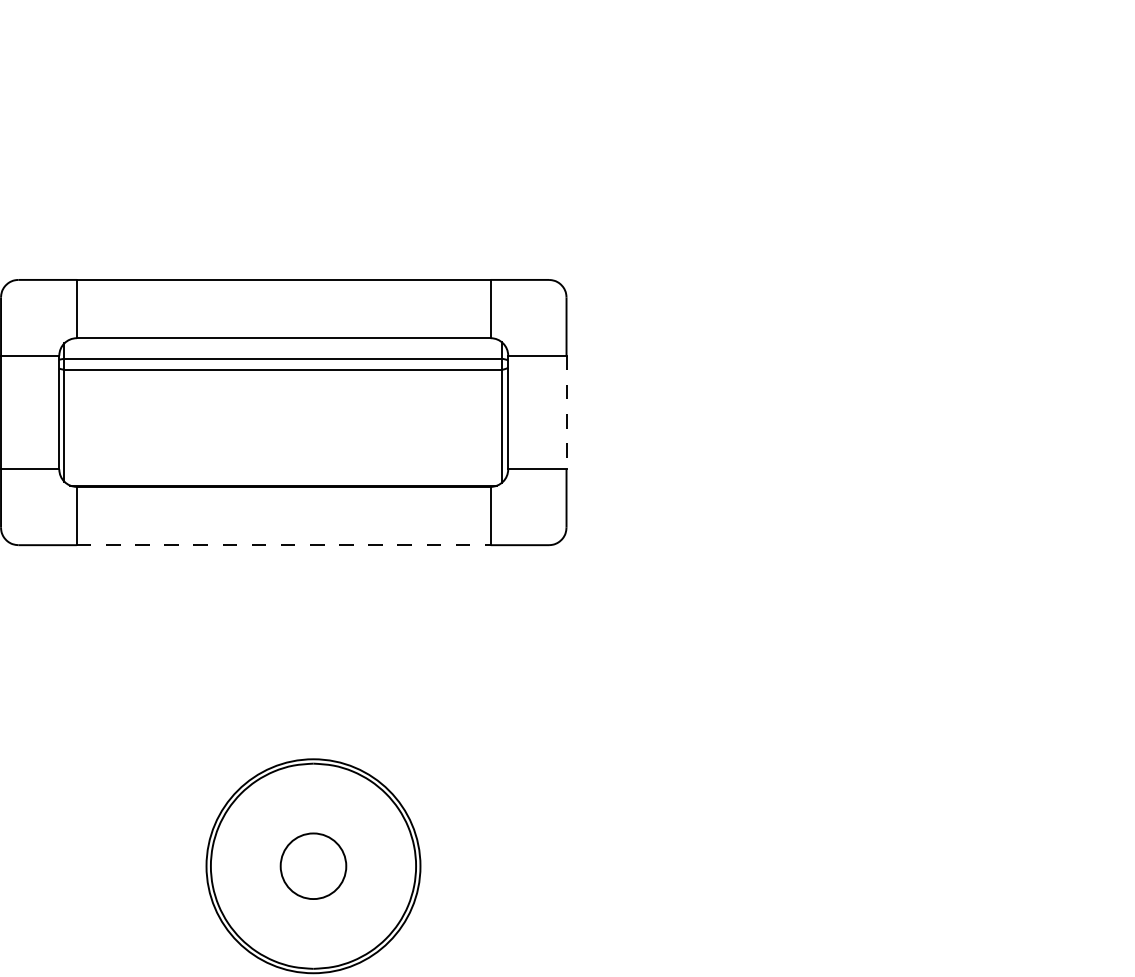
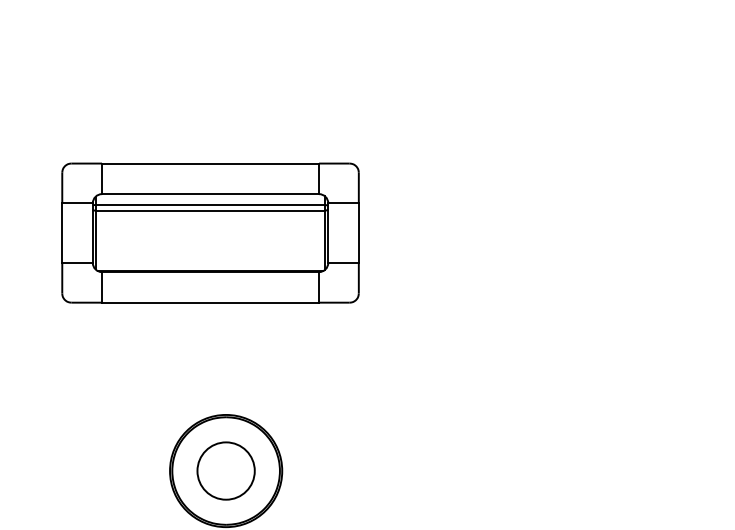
line: (565, 413) -> (358, 233), dashed -> solid
line: (283, 544) -> (210, 302), dashed -> solid
circle: (312, 865) -> (225, 470), size x1.67

